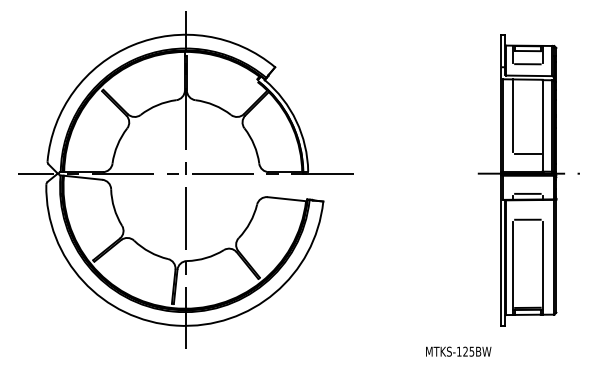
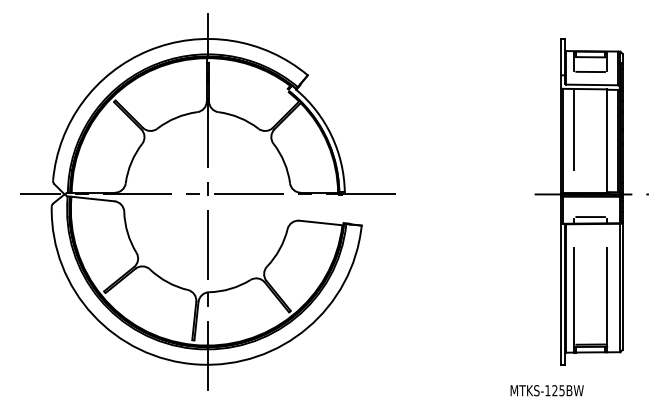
line: (527, 154) -> (590, 172), removed
line: (527, 220) -> (590, 246), removed
text: (458, 351) -> (546, 390), moved

